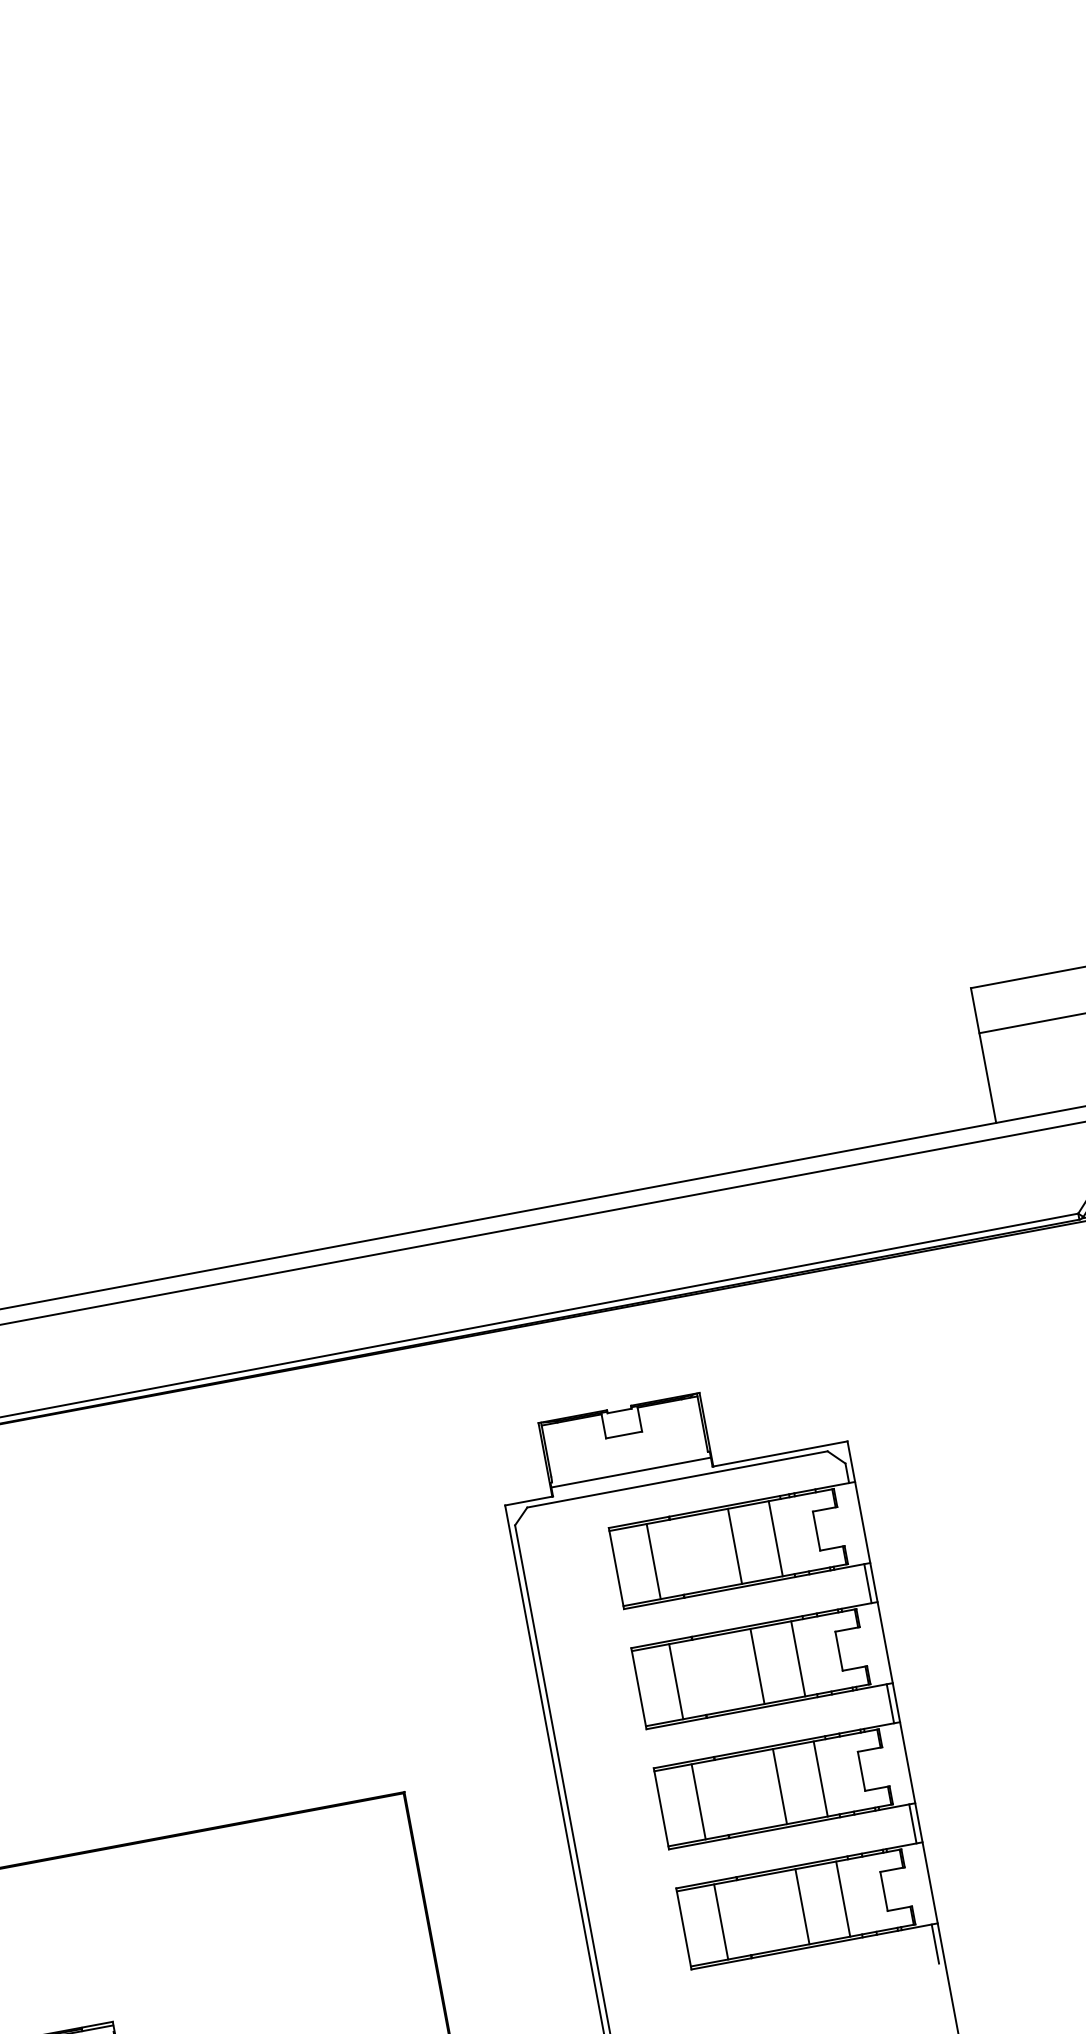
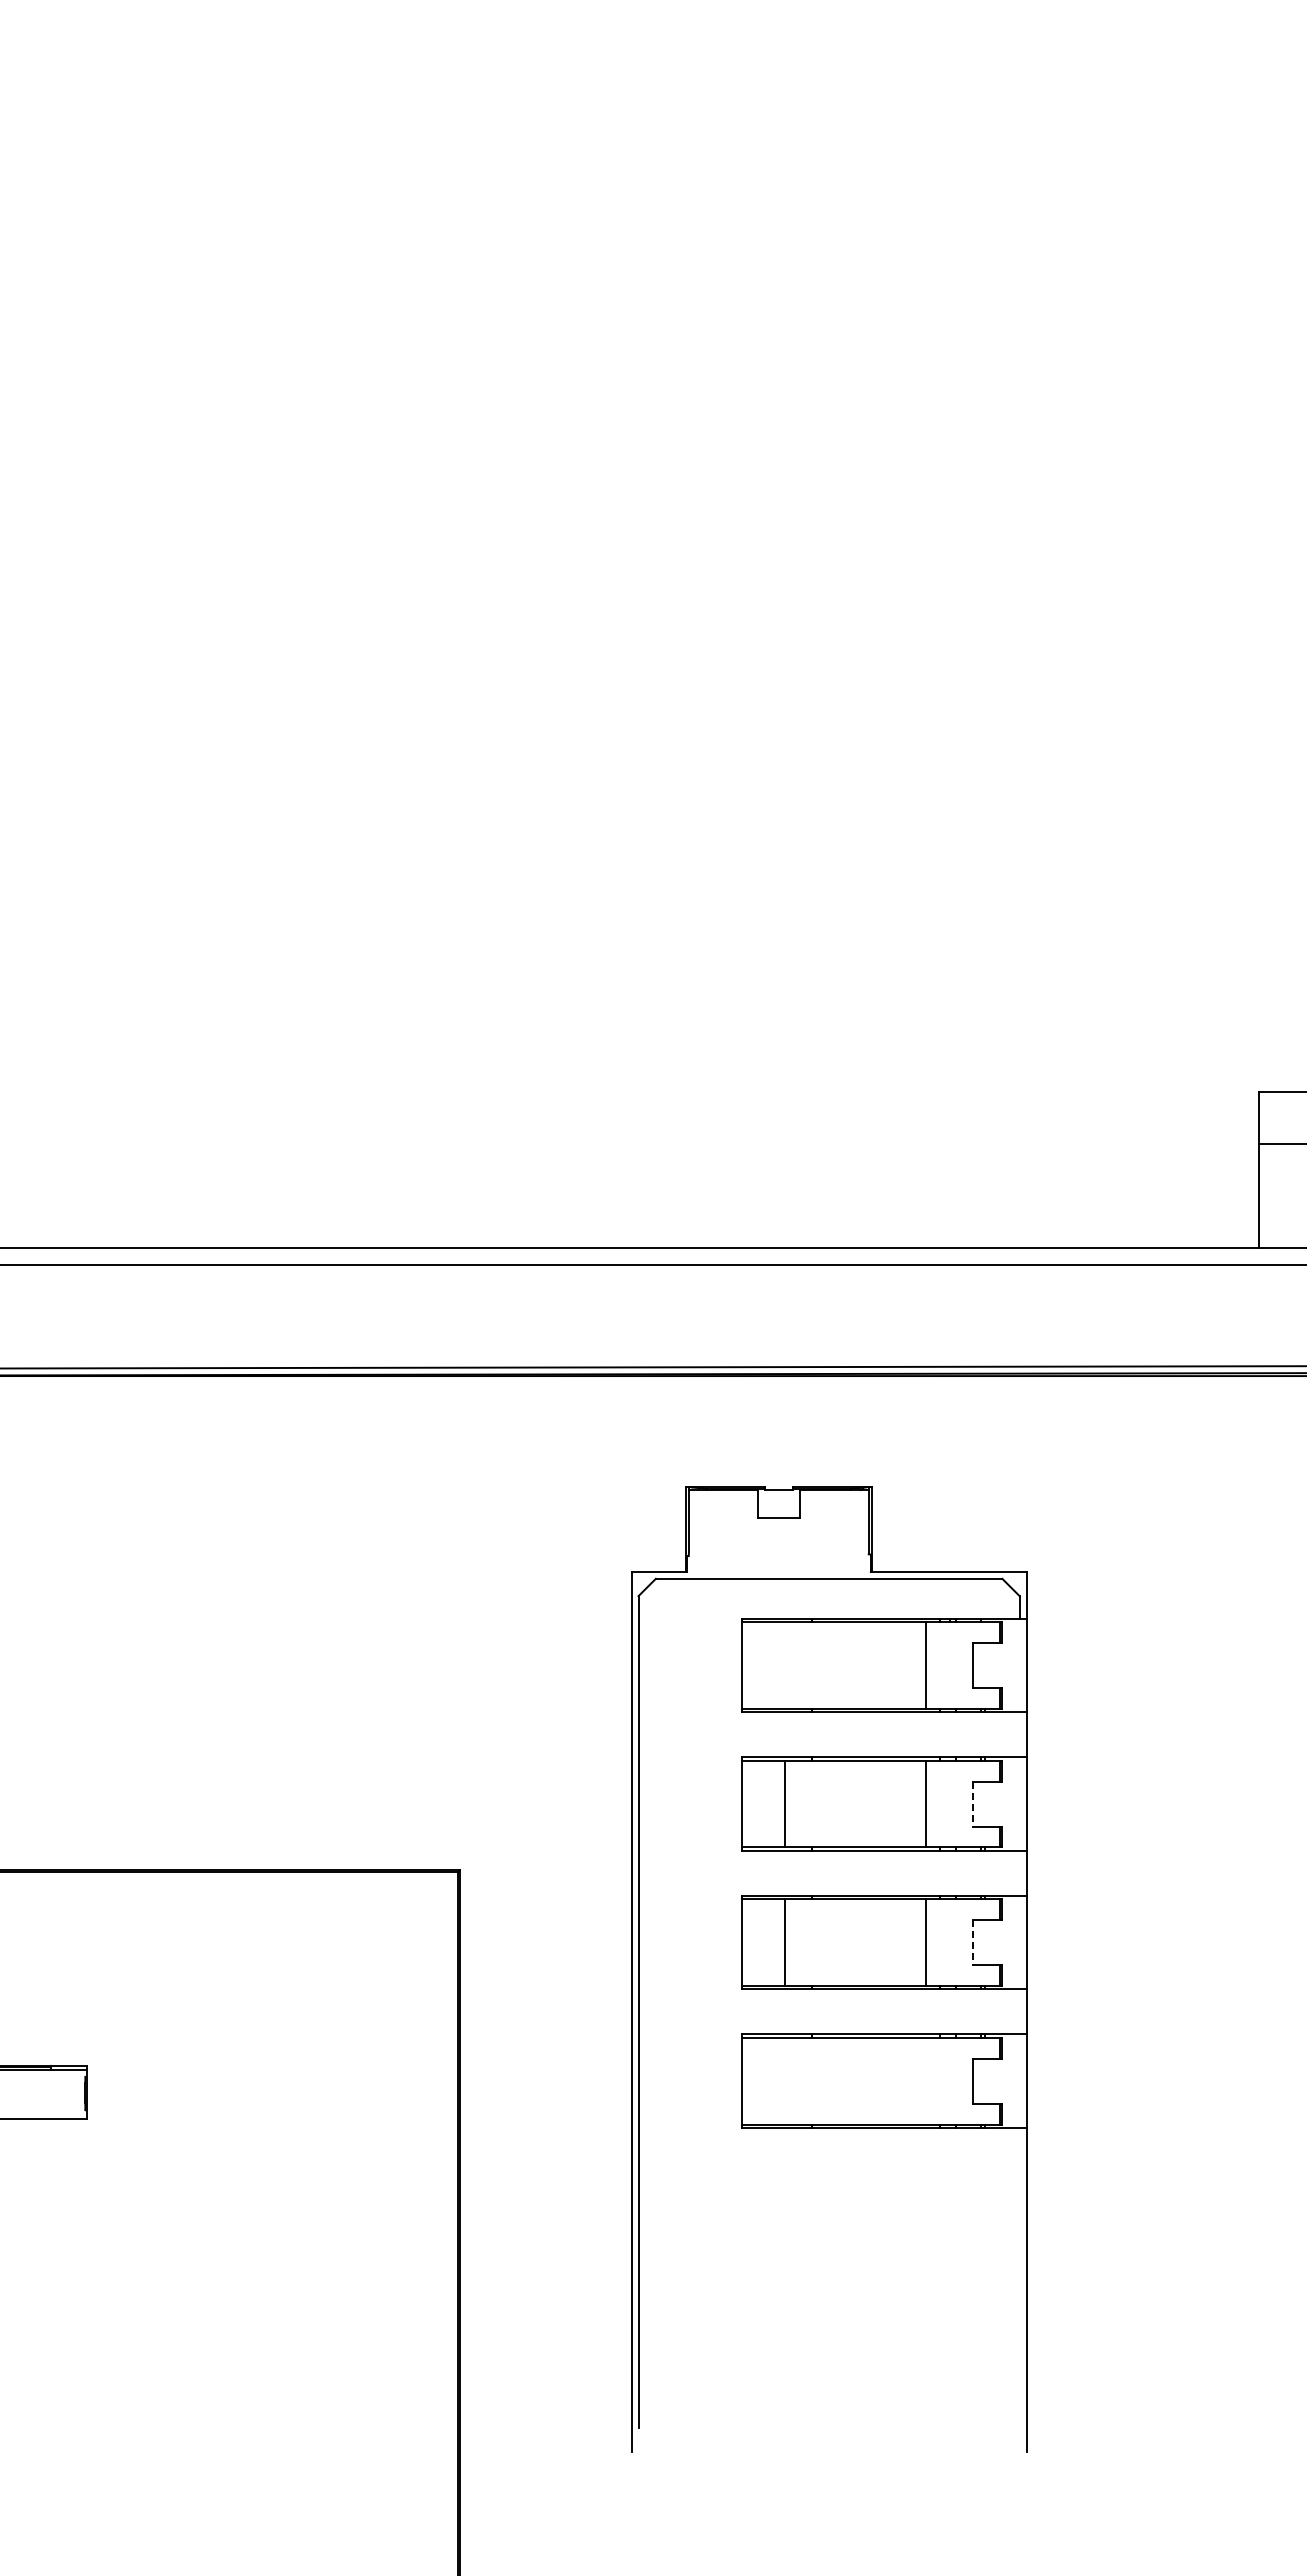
line: (630, 1472) -> (778, 1561), removed
line: (735, 1546) -> (879, 1665), removed
line: (653, 1561) -> (785, 1665), removed
line: (867, 1583) -> (1019, 1734), removed
line: (839, 1651) -> (973, 1804), solid -> dashed
line: (757, 1665) -> (879, 1803), removed
line: (890, 1703) -> (1019, 1872), removed
line: (861, 1771) -> (973, 1942), solid -> dashed
line: (780, 1786) -> (879, 1942), removed
line: (912, 1823) -> (1019, 2011), removed
line: (843, 1898) -> (926, 2080), removed
line: (802, 1906) -> (879, 2080), removed
line: (721, 1921) -> (785, 2080), removed
line: (935, 1944) -> (1019, 2150), removed

